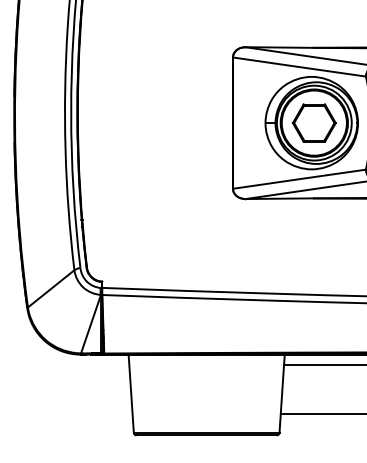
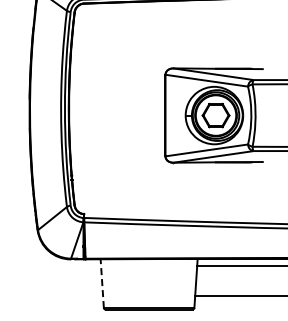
line: (131, 393) -> (102, 283), solid -> dashed

